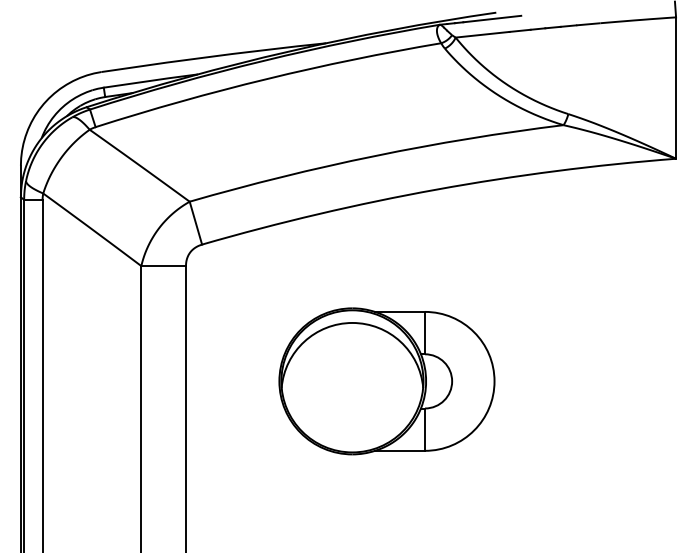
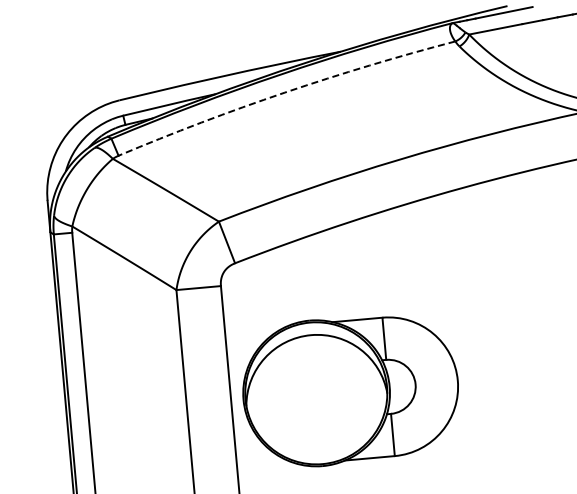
arc: (266, 79) -> (284, 93), solid -> dashed
part: (386, 381) -> (350, 390), moved

